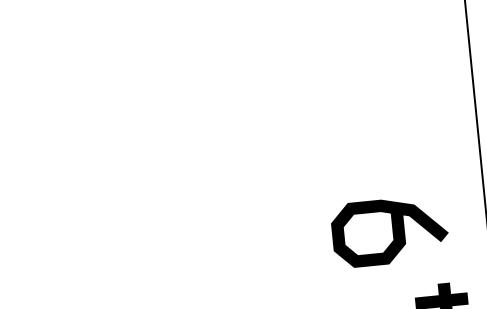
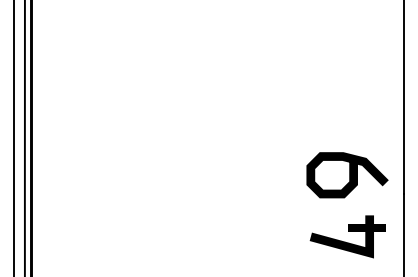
curve: (392, 231) -> (349, 175), moved

